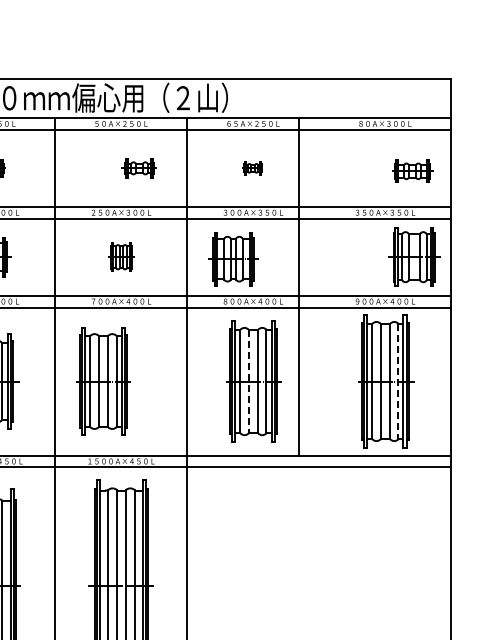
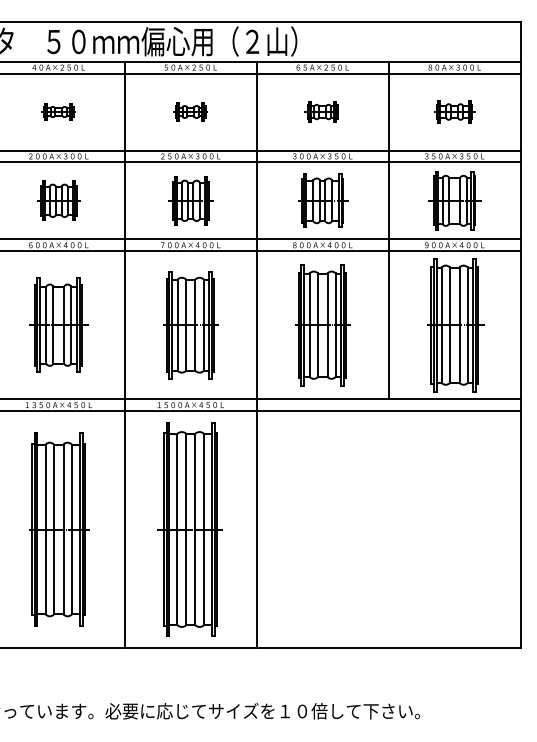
part: (139, 167) -> (190, 111), moved
part: (252, 167) -> (321, 111), size x1.67
part: (412, 170) -> (454, 111), moved
part: (121, 256) -> (190, 200), size x1.67
part: (414, 256) -> (454, 200), moved
part: (234, 258) -> (323, 200), moved
line: (299, 286) -> (388, 230), moved
part: (103, 381) -> (190, 325), moved
line: (248, 381) -> (317, 325), dashed -> solid
line: (398, 381) -> (467, 325), dashed -> solid

